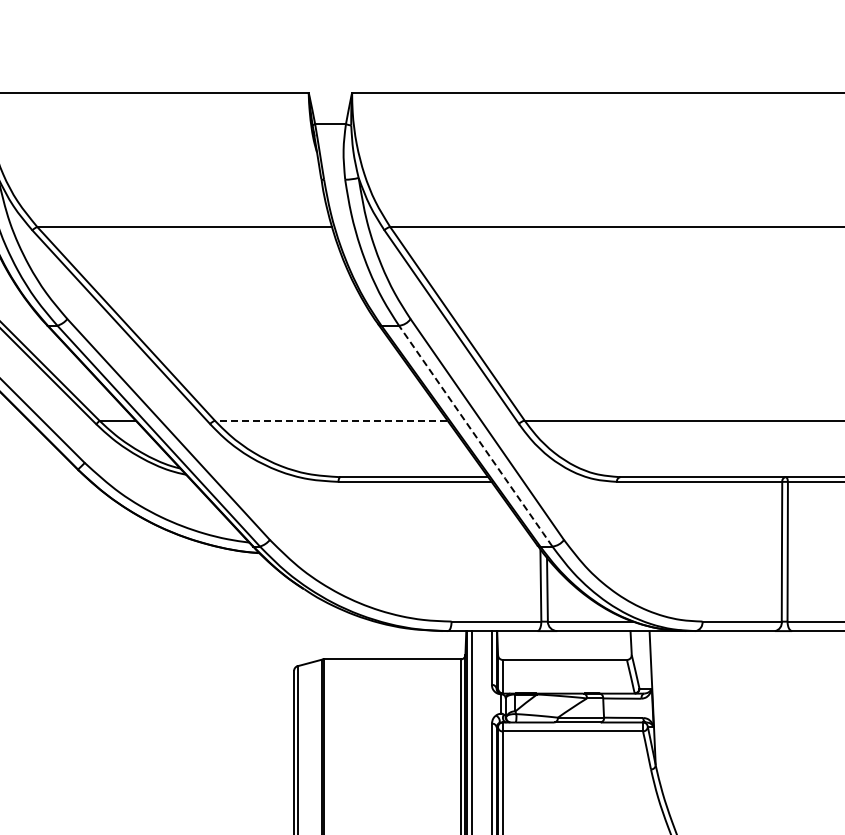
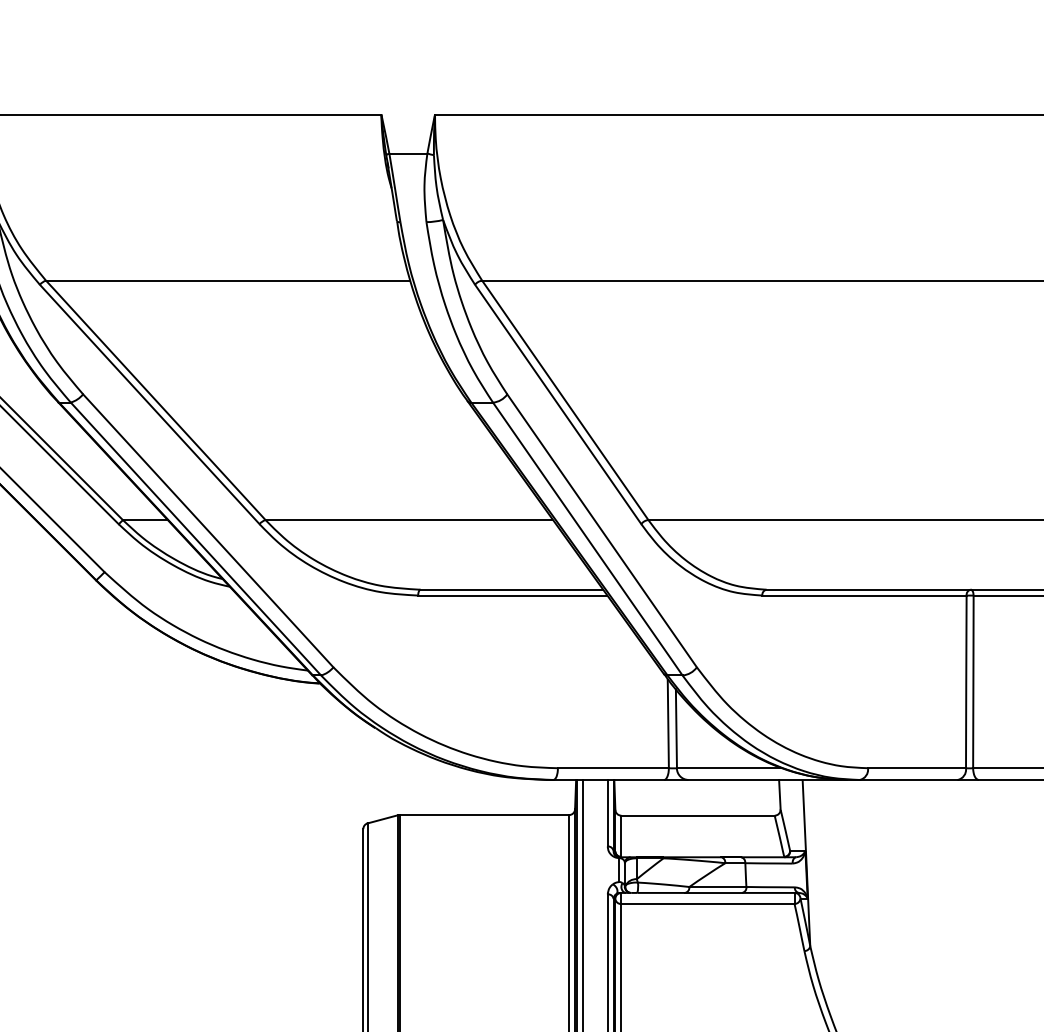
line: (331, 420) -> (409, 519), dashed -> solid
line: (476, 436) -> (588, 539), dashed -> solid

